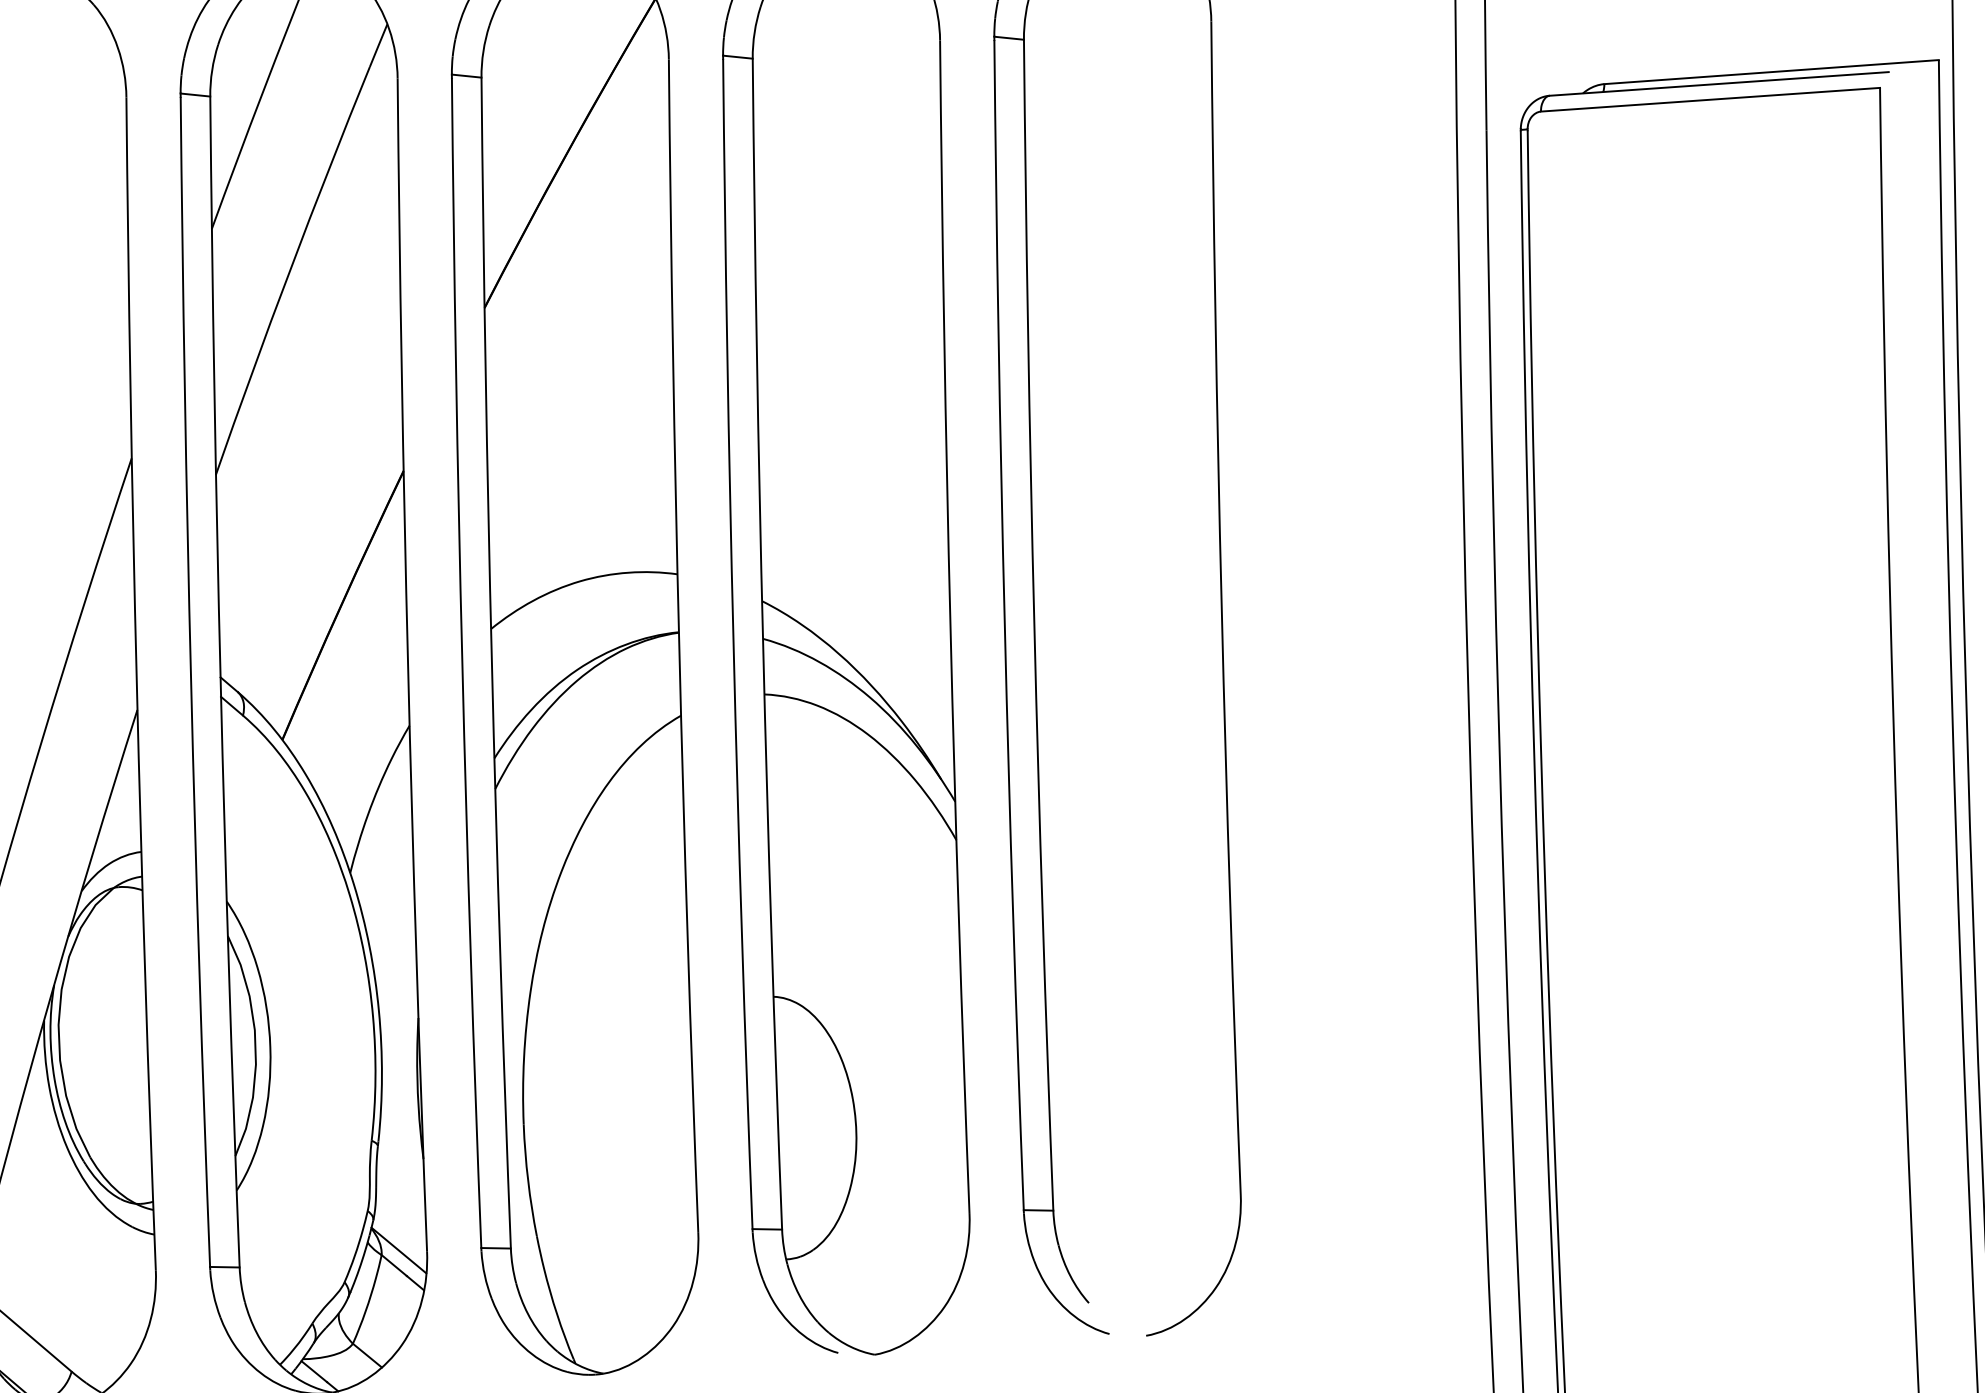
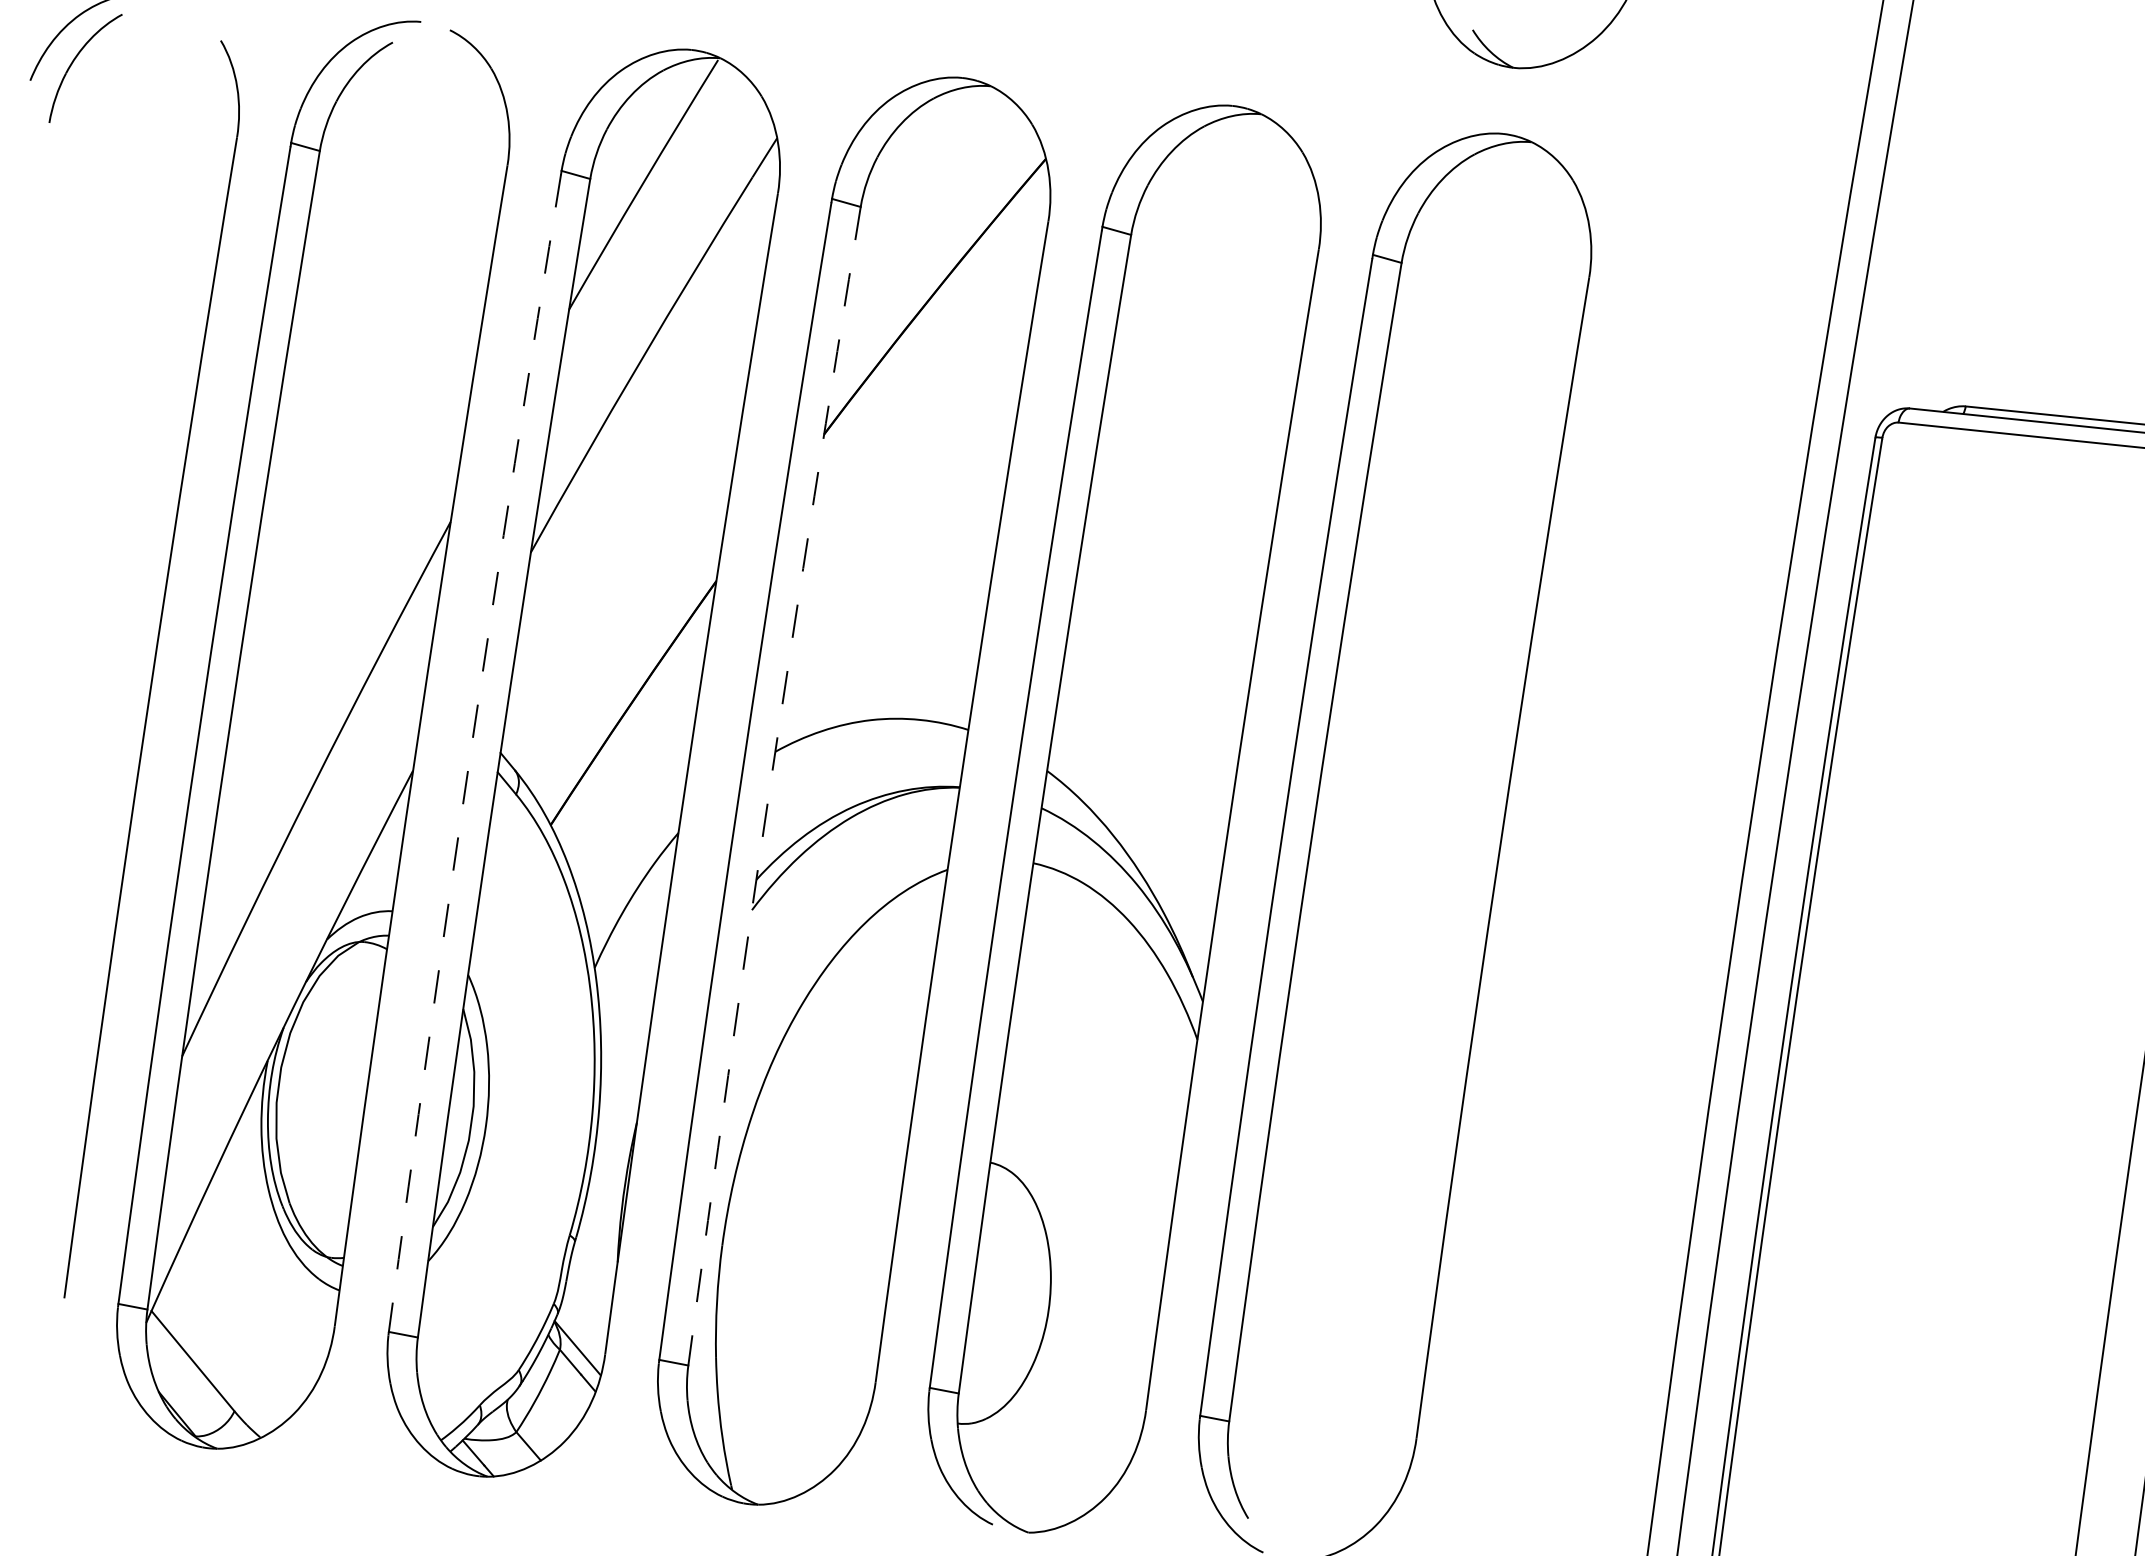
arc: (492, 663) -> (770, 785), solid -> dashed
arc: (190, 682) -> (470, 752), solid -> dashed

